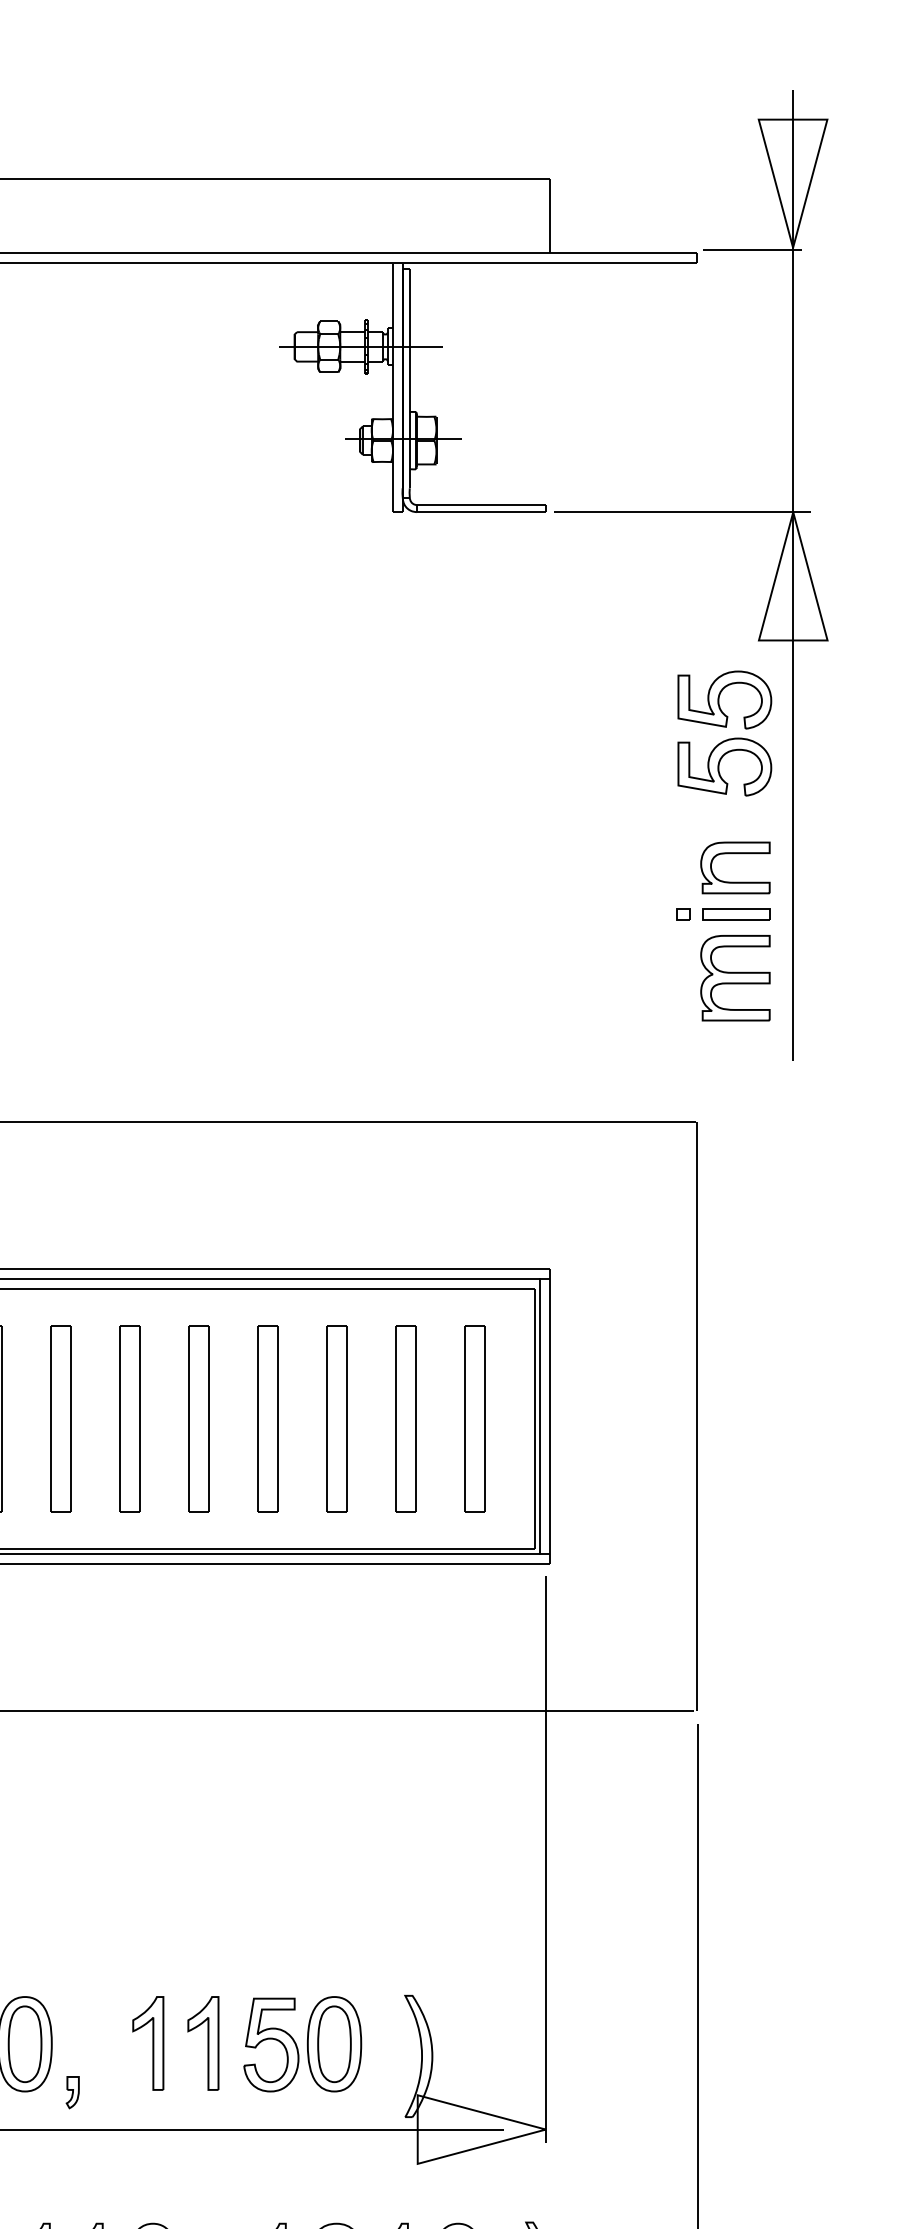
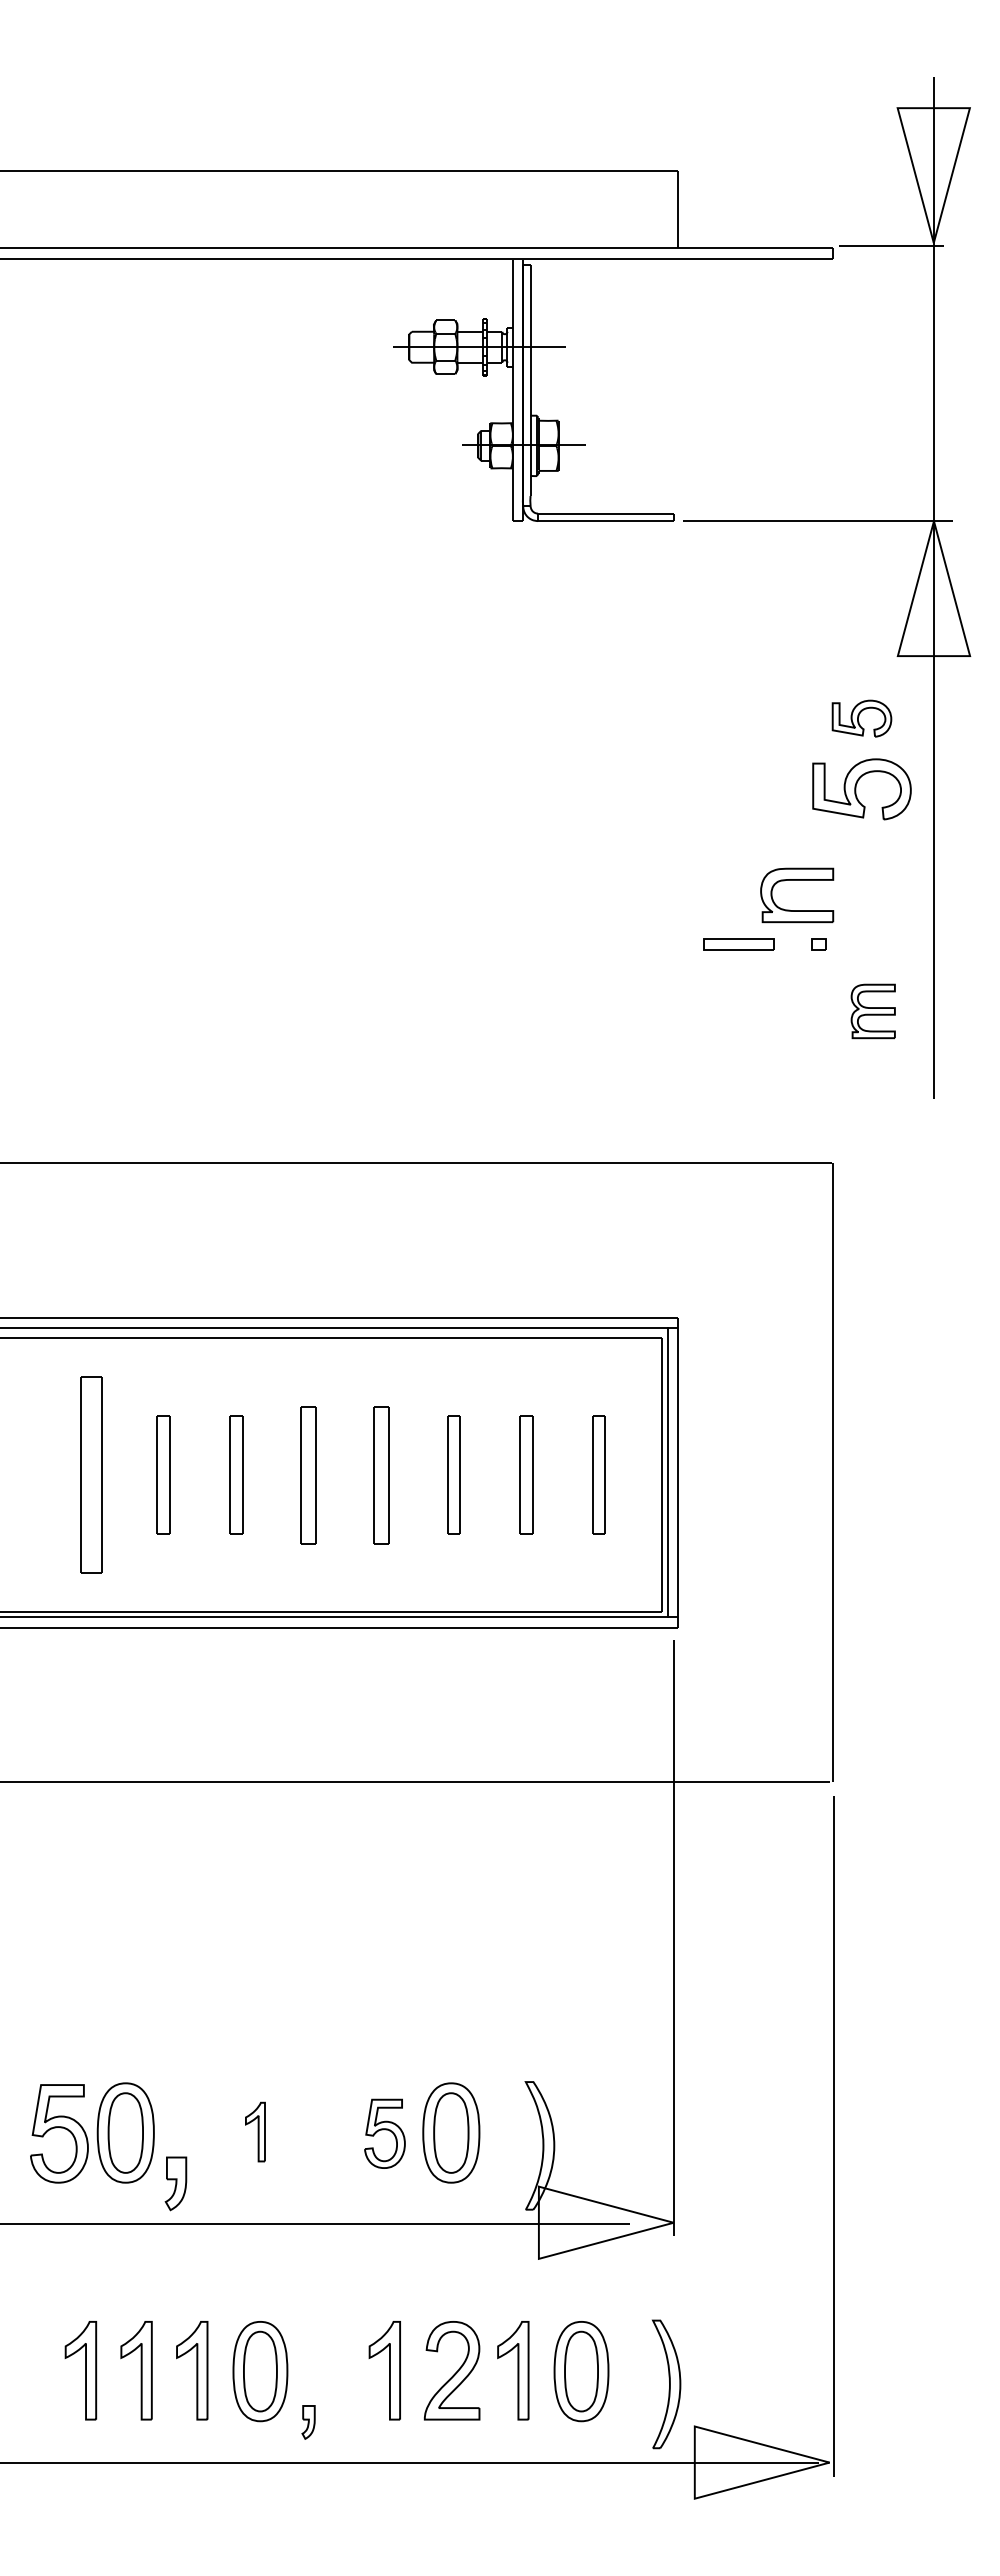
part: (724, 699) -> (861, 718), size x0.6
part: (735, 853) -> (797, 880), moved
part: (735, 914) -> (738, 944), moved
part: (735, 978) -> (873, 1011), size x0.6
part: (60, 1418) -> (163, 1474), size x0.6
part: (130, 1418) -> (236, 1474), size x0.6
part: (198, 1418) -> (308, 1474), size x0.7
part: (268, 1418) -> (381, 1474), size x0.7
part: (336, 1418) -> (453, 1474), size x0.6
part: (405, 1418) -> (526, 1474), size x0.6
part: (474, 1418) -> (598, 1474), size x0.6
part: (148, 2042) -> (255, 2131), size x0.6
part: (203, 2042) -> (313, 2131), removed
part: (270, 2044) -> (384, 2133), size x0.7
part: (72, 2092) -> (175, 2183), size x1.6

